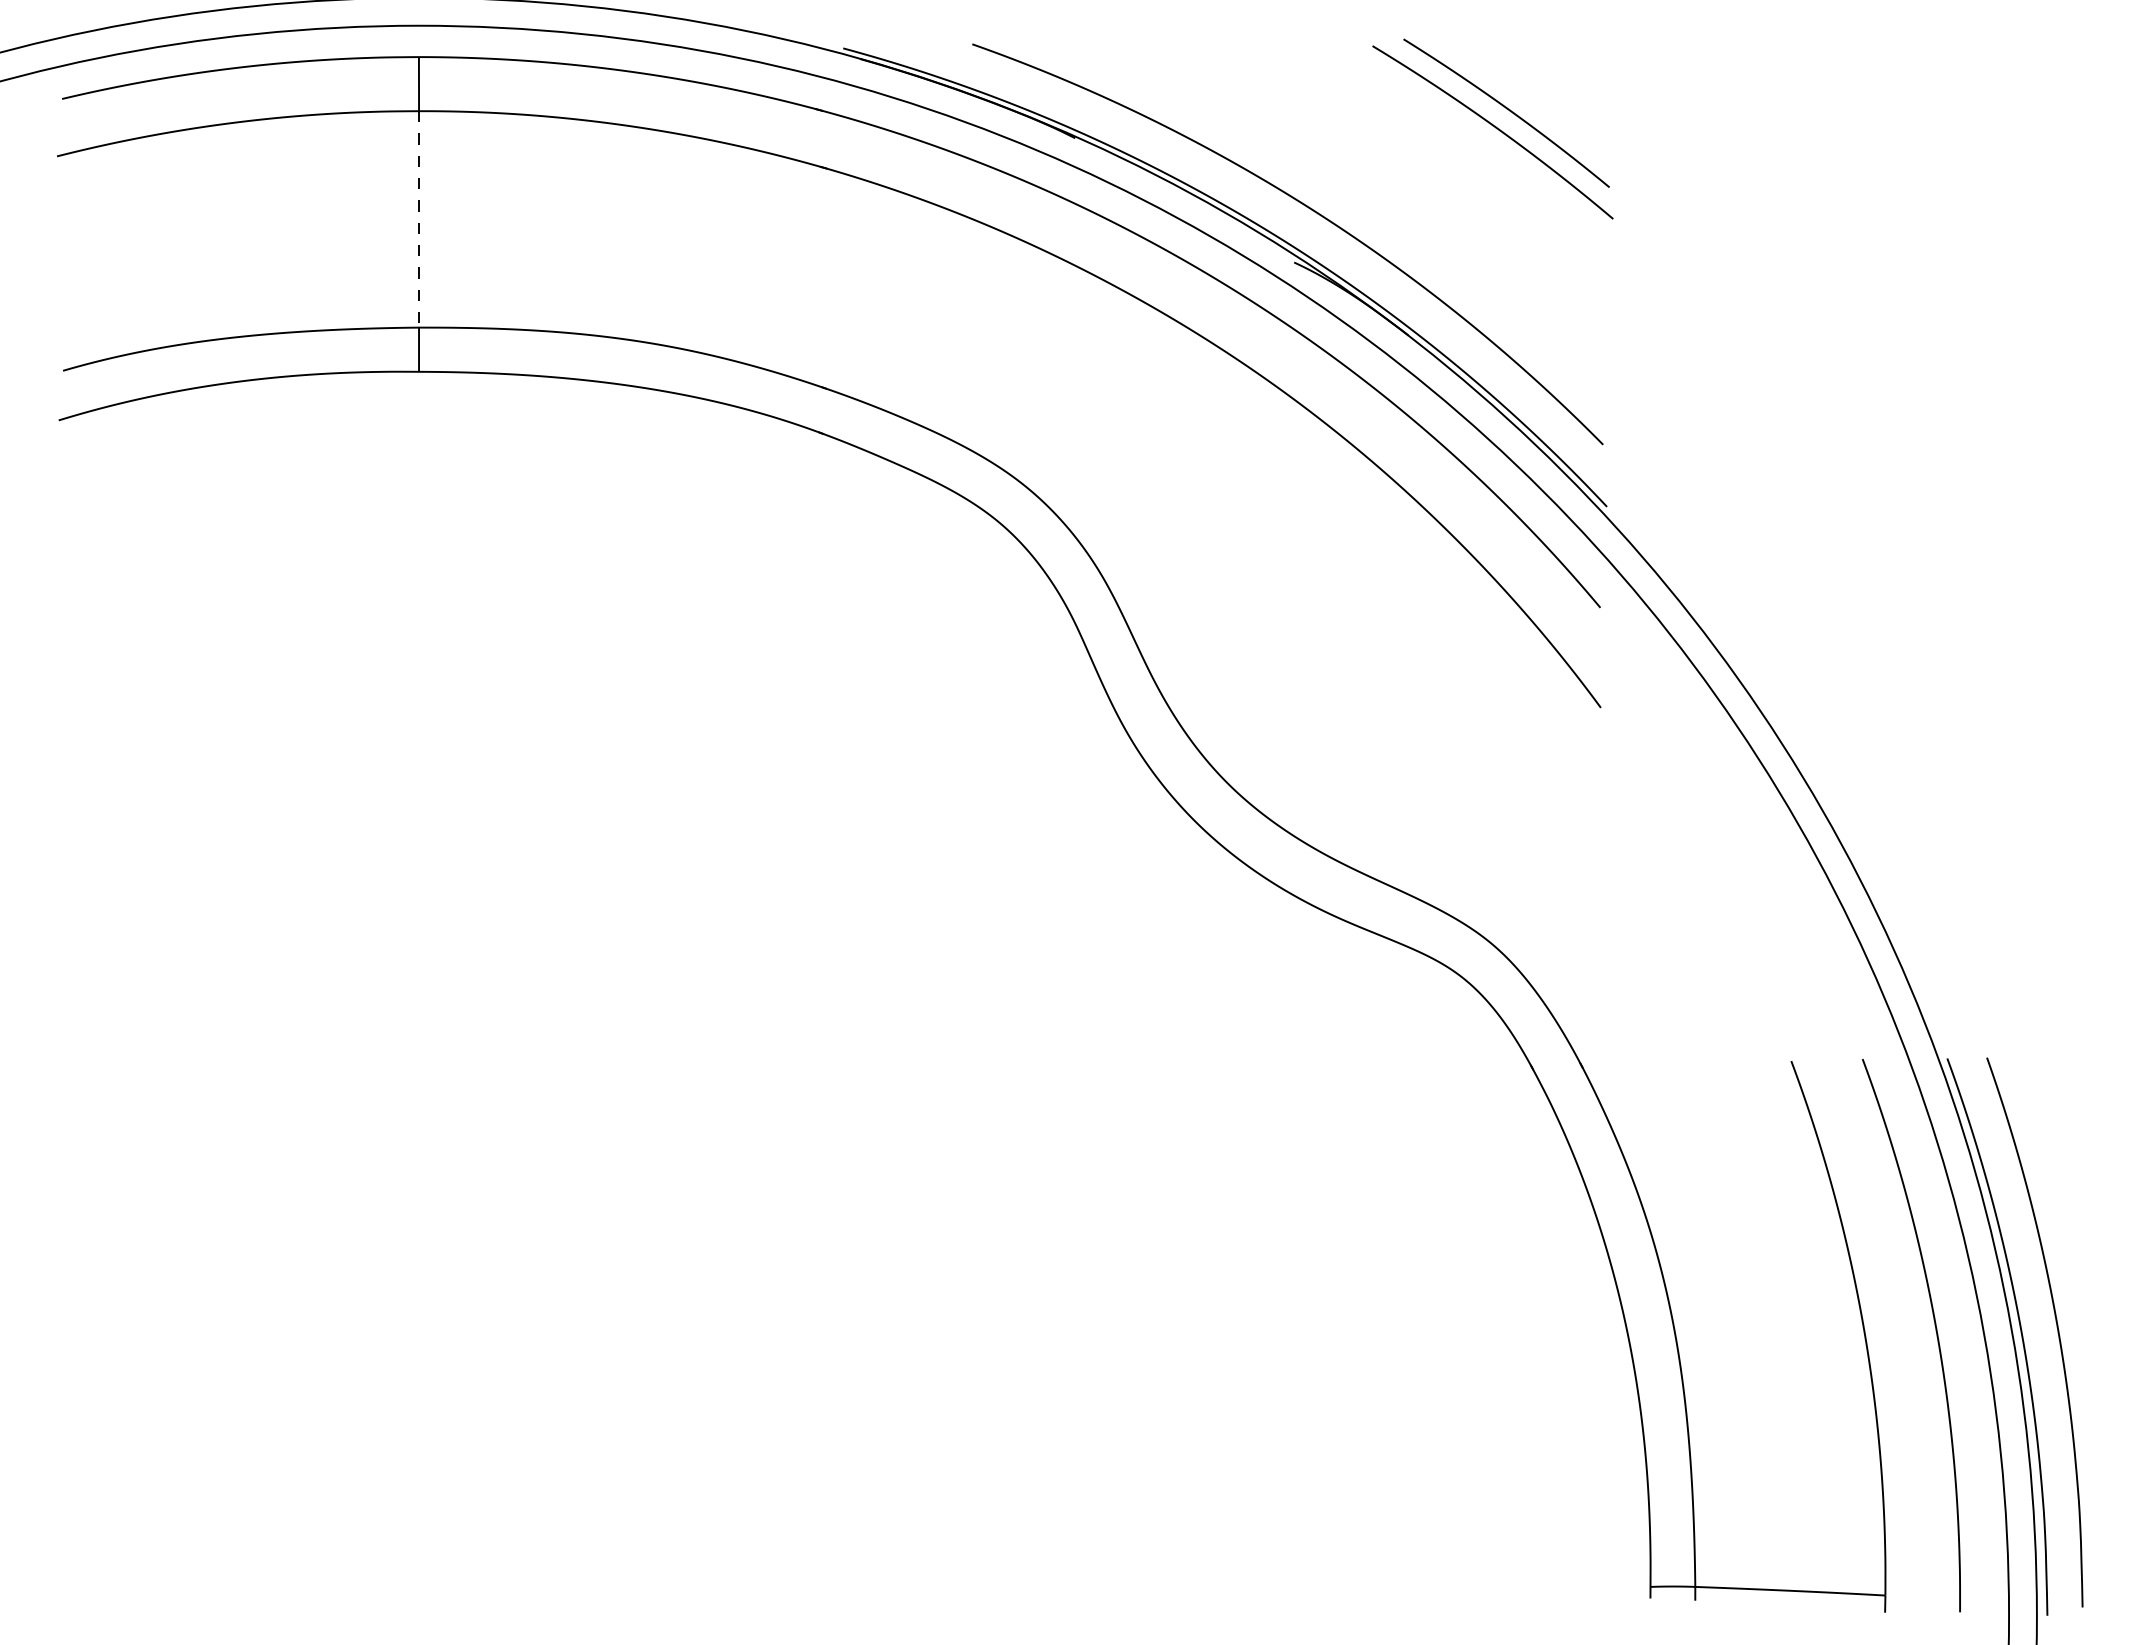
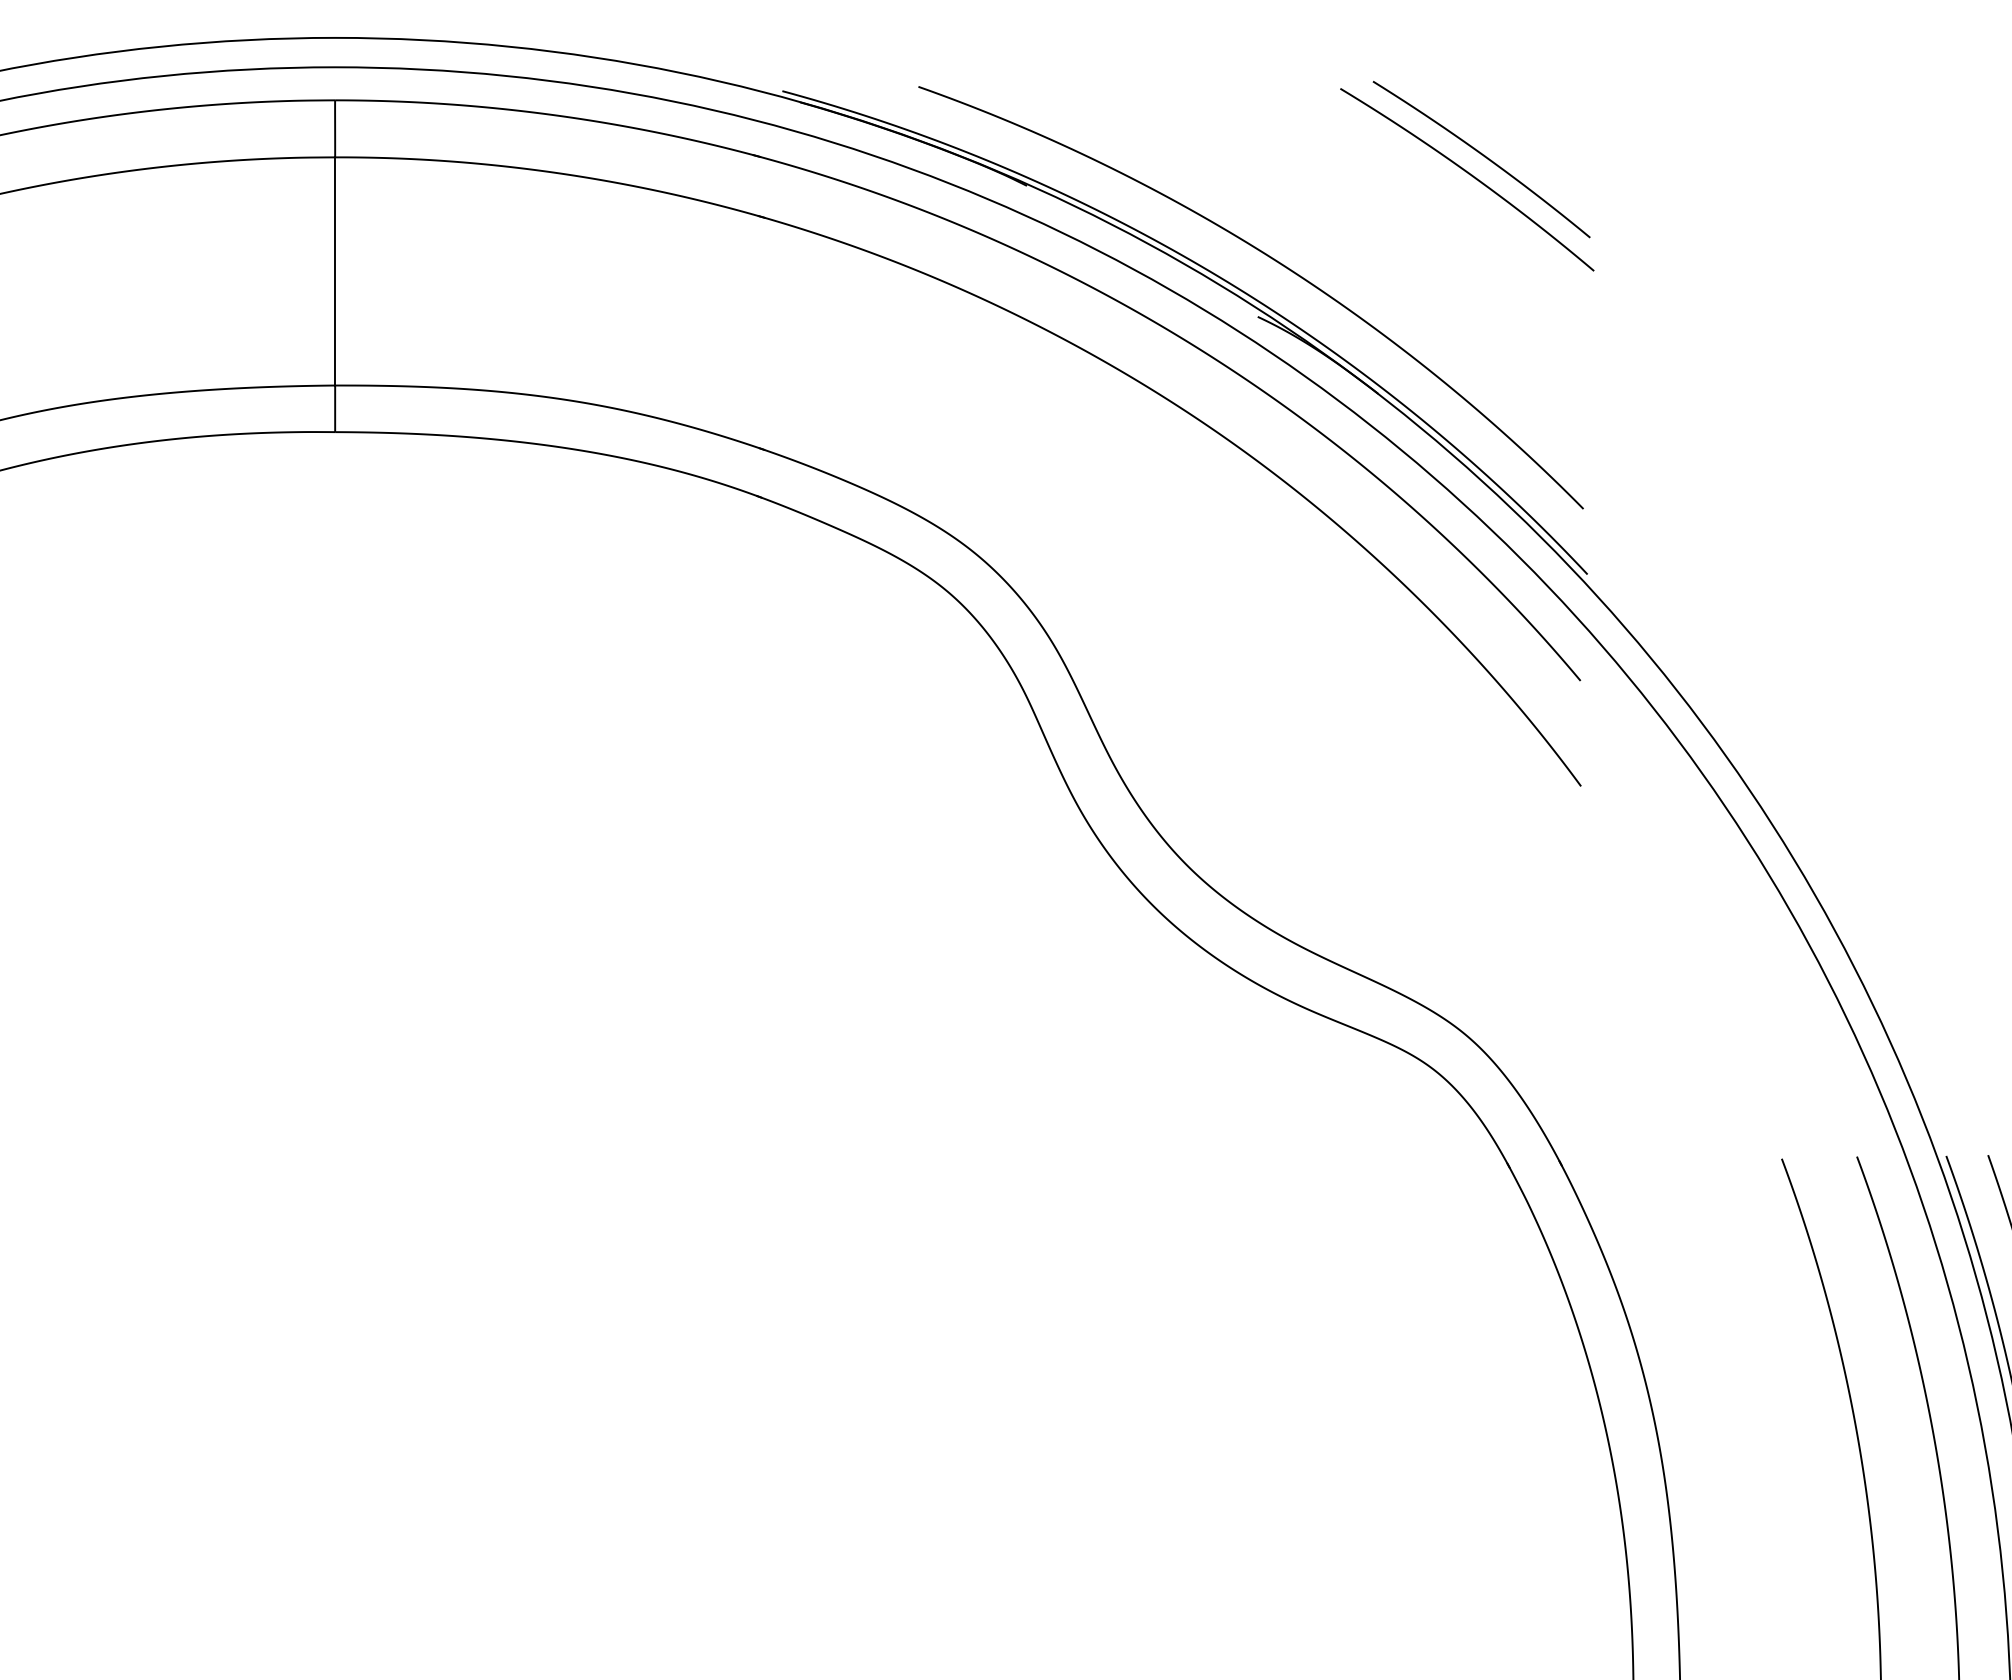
line: (419, 219) -> (335, 271), dashed -> solid

